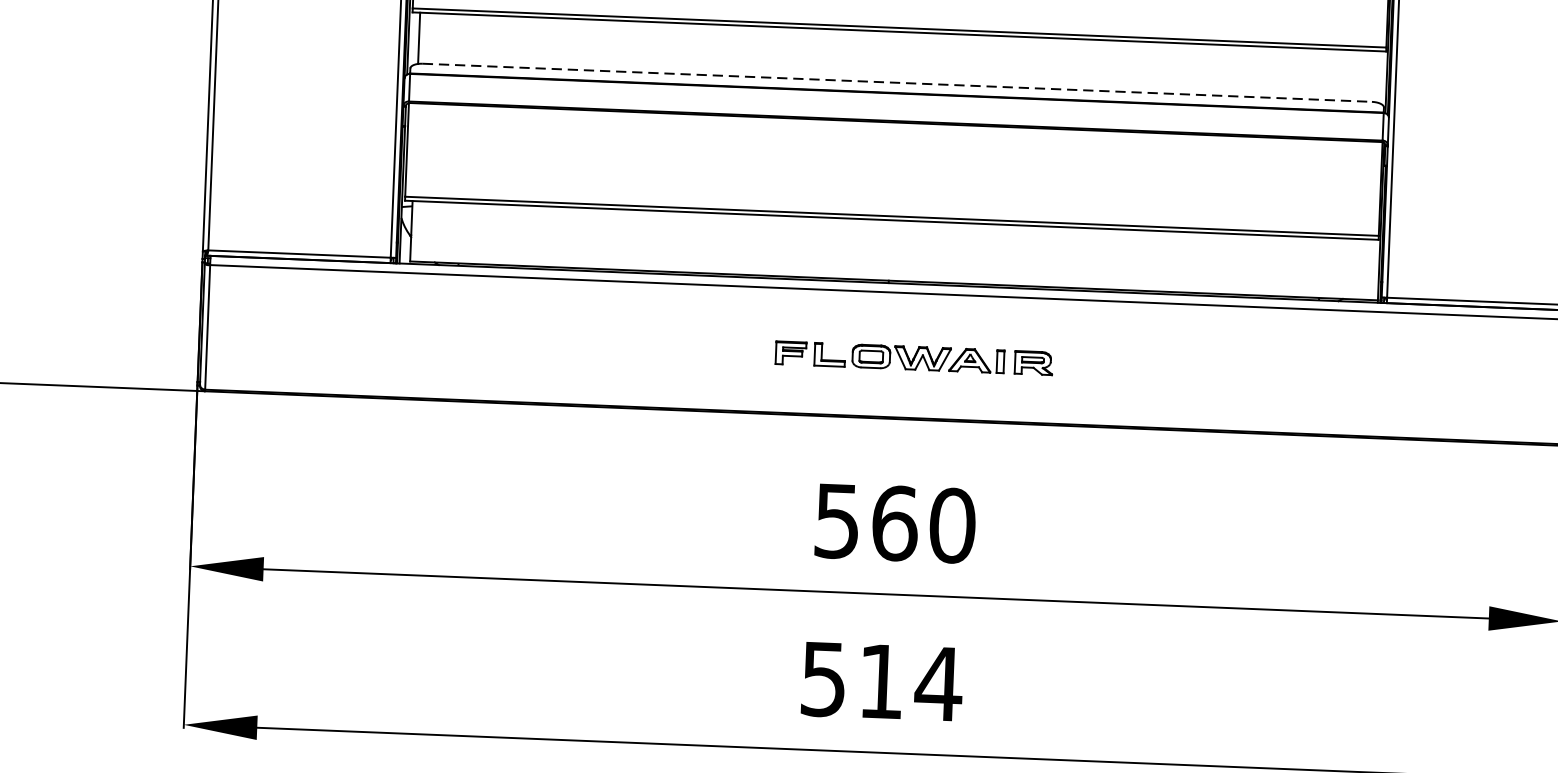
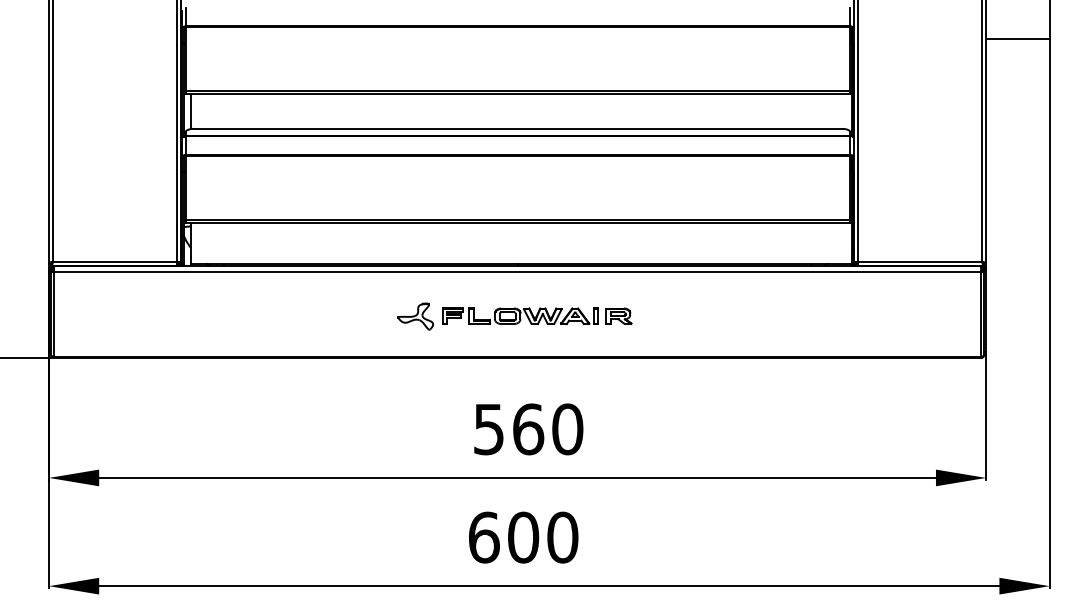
line: (898, 82) -> (518, 128), dashed -> solid
part: (736, 351) -> (415, 316), added
text: (882, 681) -> (524, 537), 514 -> 600

